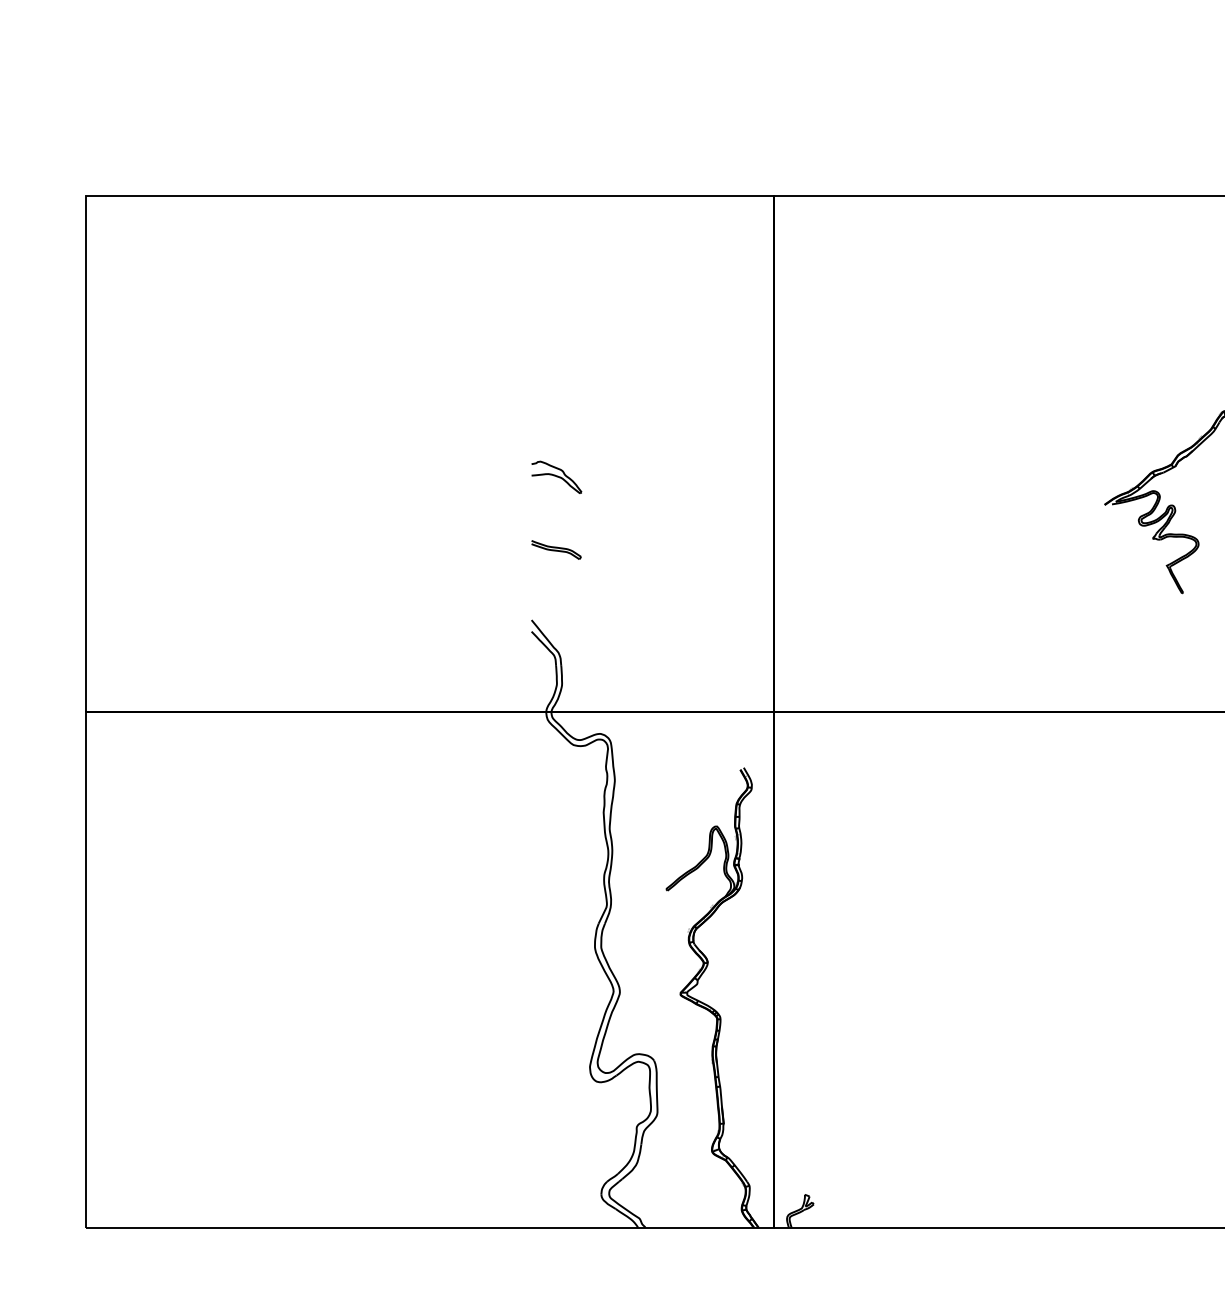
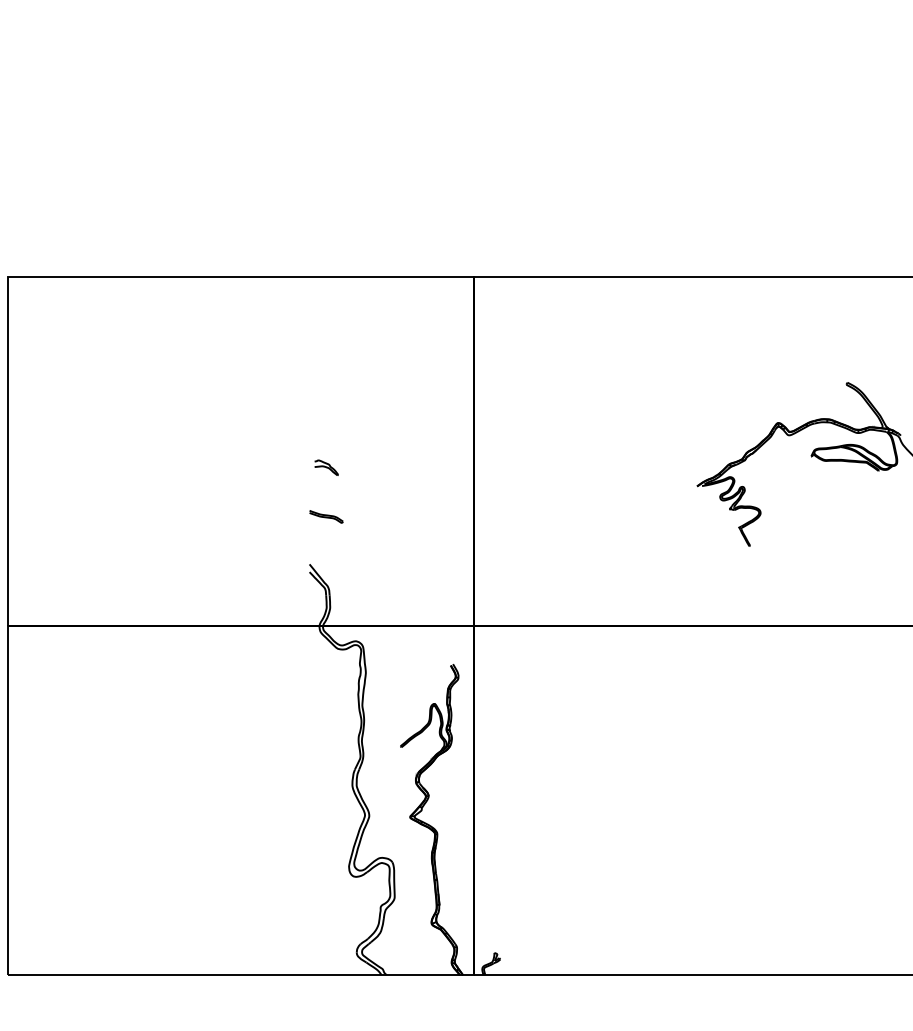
part: (556, 476) -> (326, 467), size x0.7

